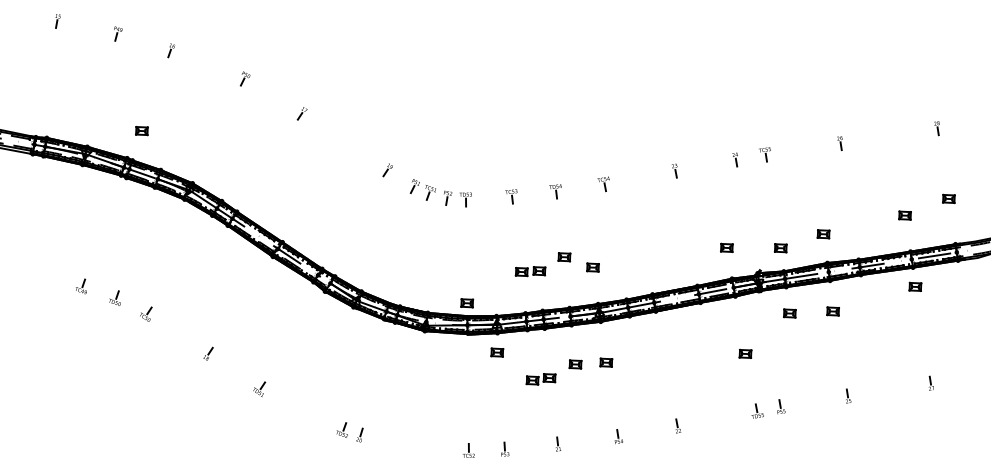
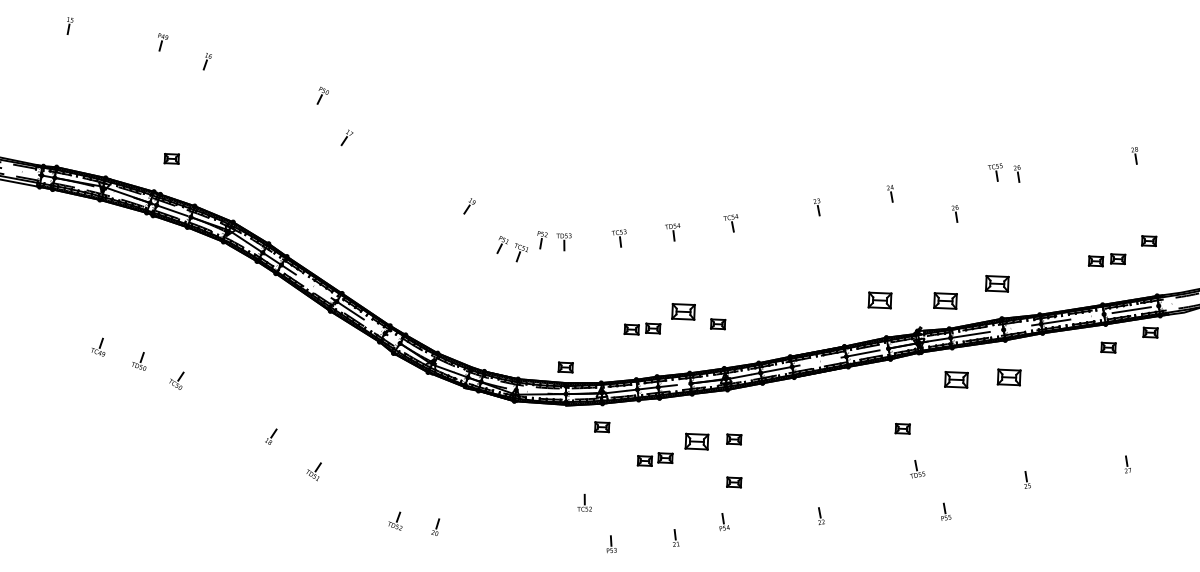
part: (118, 34) -> (163, 42), moved
part: (244, 78) -> (322, 95), moved
part: (301, 113) -> (346, 137), moved
part: (764, 154) -> (994, 172), moved
part: (788, 176) -> (954, 213), added
part: (422, 190) -> (511, 249), moved
part: (923, 214) -> (1118, 259), added
part: (823, 233) -> (997, 283), size x1.6
part: (727, 247) -> (880, 300), size x1.6
part: (780, 247) -> (945, 300), size x1.6
part: (564, 257) -> (683, 311), size x1.6
part: (950, 274) -> (1150, 332), added
part: (832, 311) -> (1008, 377), size x1.6
part: (789, 313) -> (956, 379), size x1.6
part: (208, 353) -> (271, 436), moved
part: (575, 364) -> (696, 441), size x1.6
part: (606, 398) -> (734, 482), added
part: (781, 406) -> (946, 511), moved
part: (757, 411) -> (917, 469), moved
part: (342, 429) -> (395, 520), moved
part: (618, 437) -> (724, 522), moved
part: (468, 450) -> (584, 502), moved

